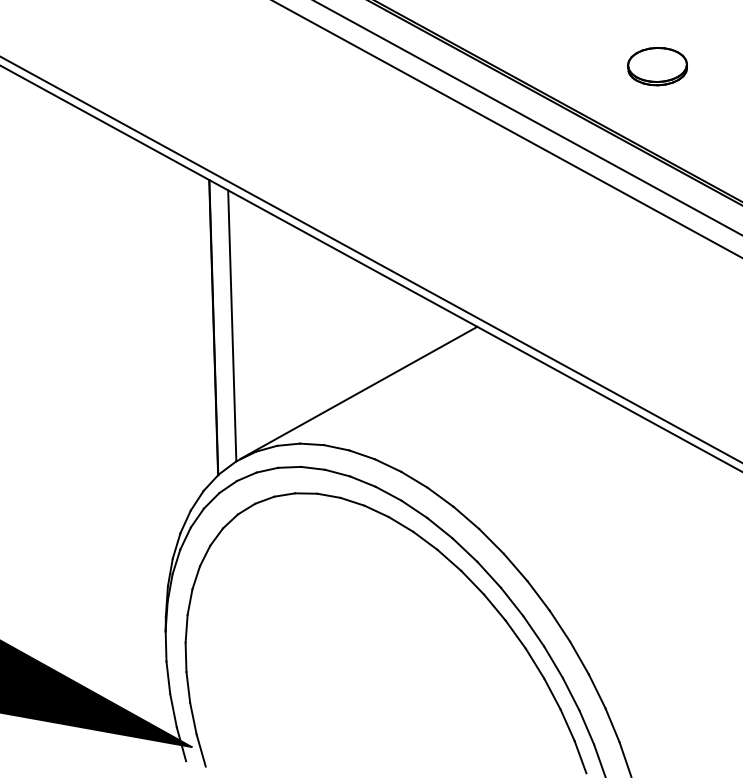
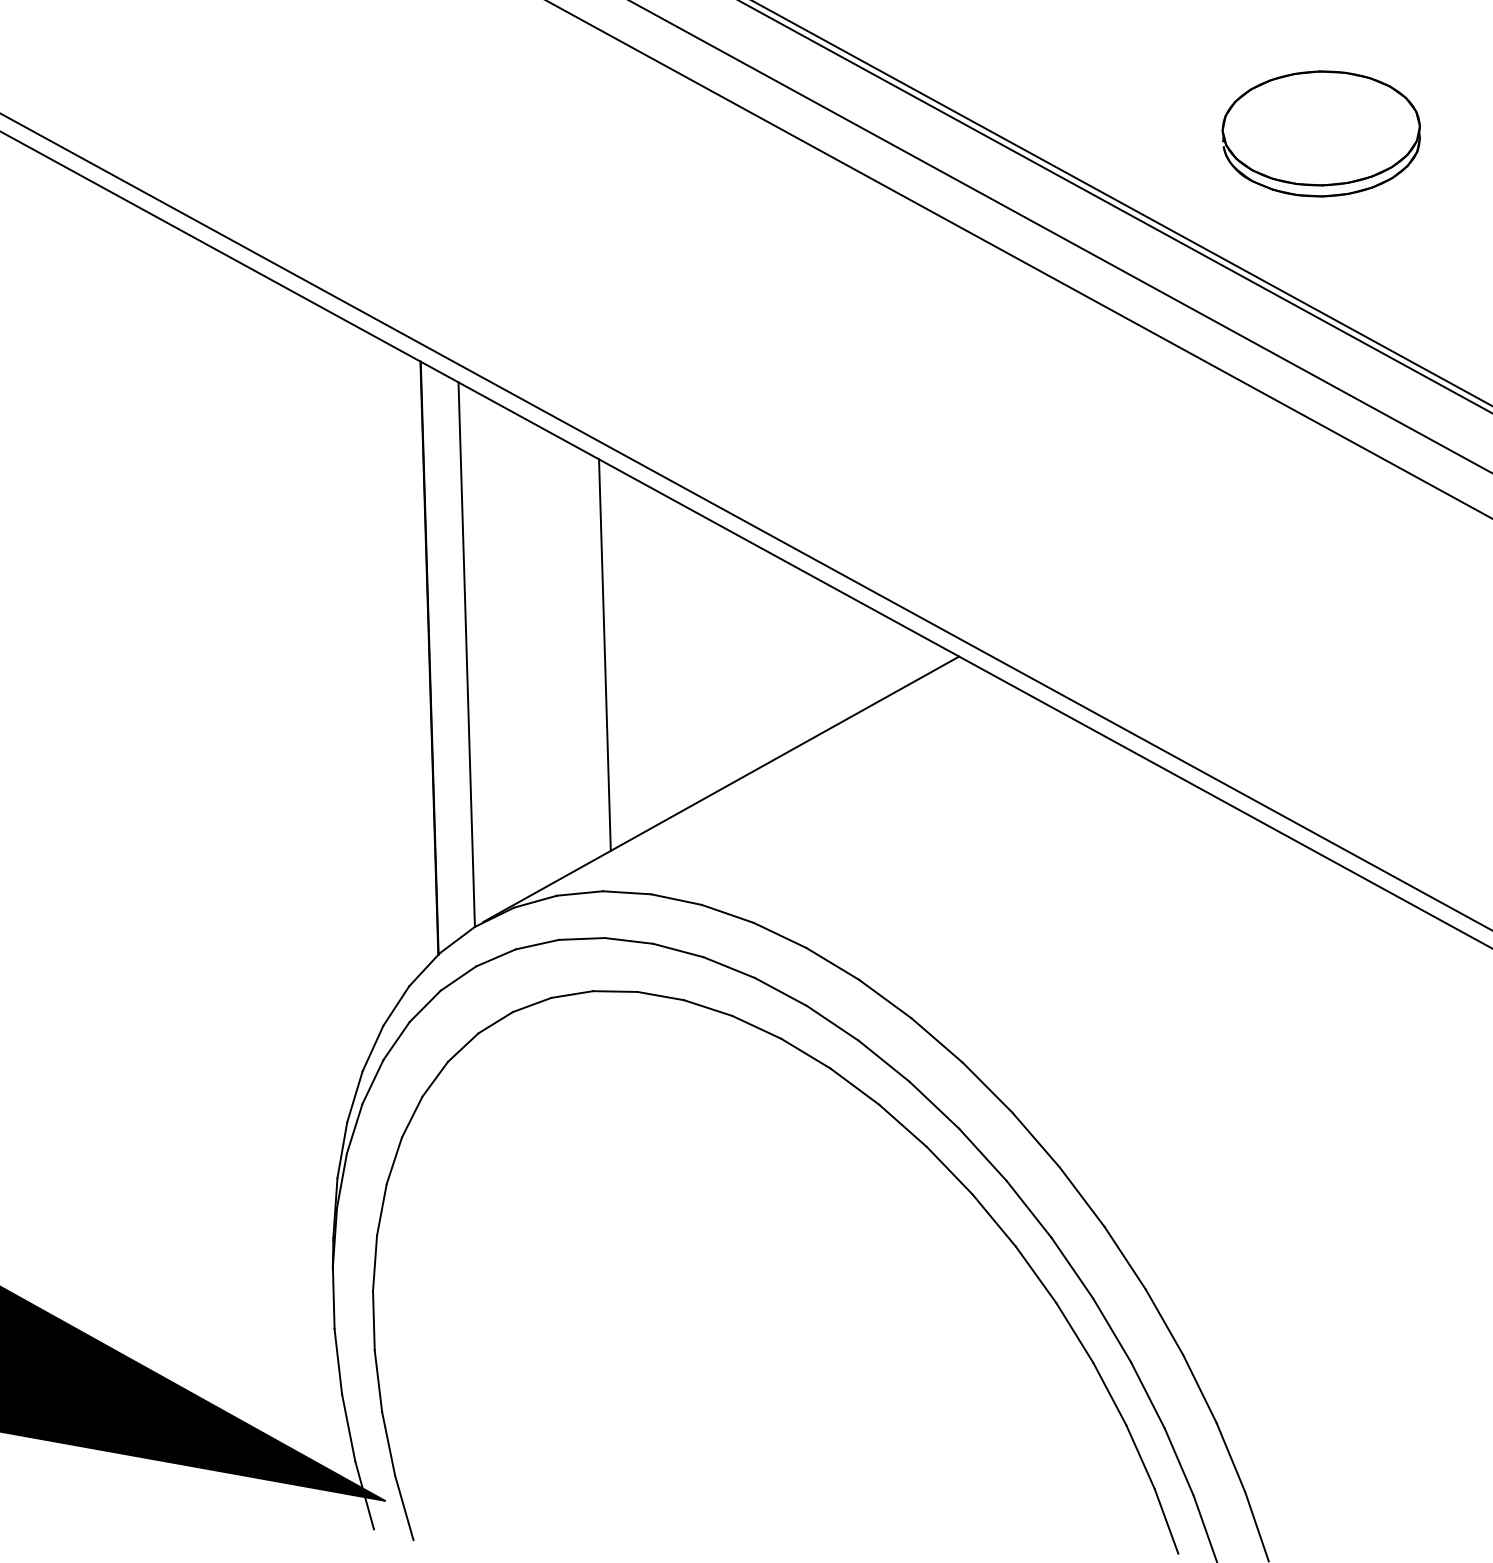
part: (657, 66) -> (1321, 133), size x1.67
line: (300, 325) -> (603, 653), added

